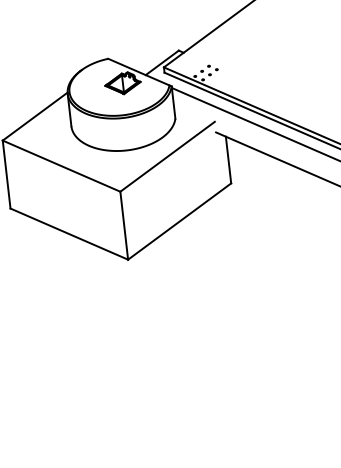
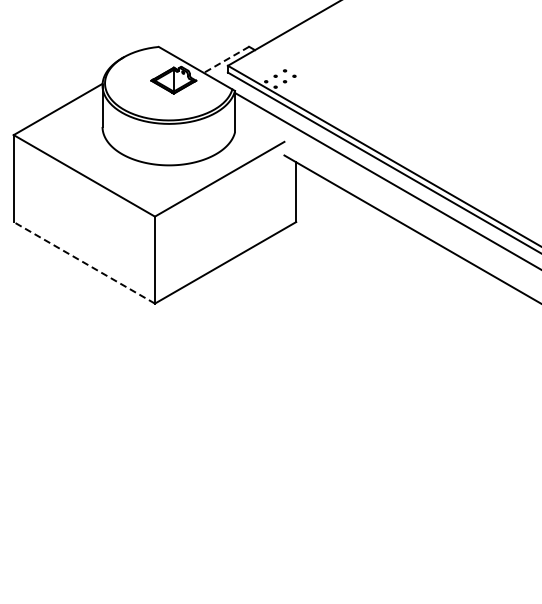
line: (162, 63) -> (226, 60), solid -> dashed
line: (69, 233) -> (84, 262), solid -> dashed

